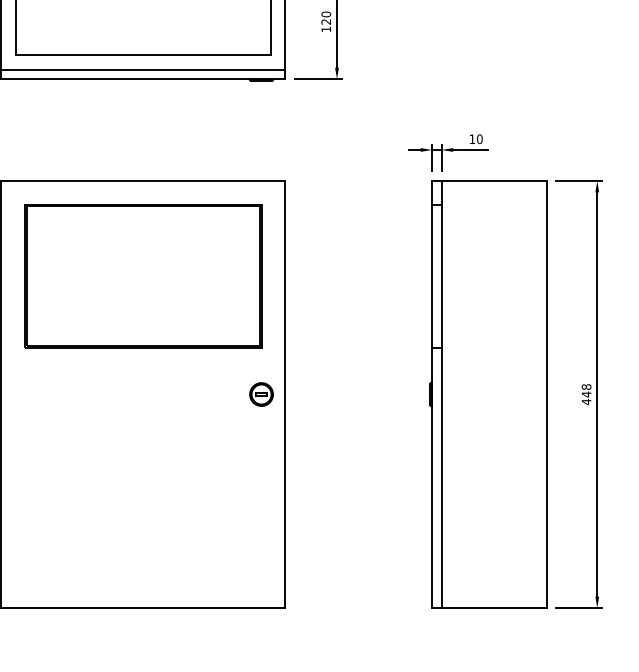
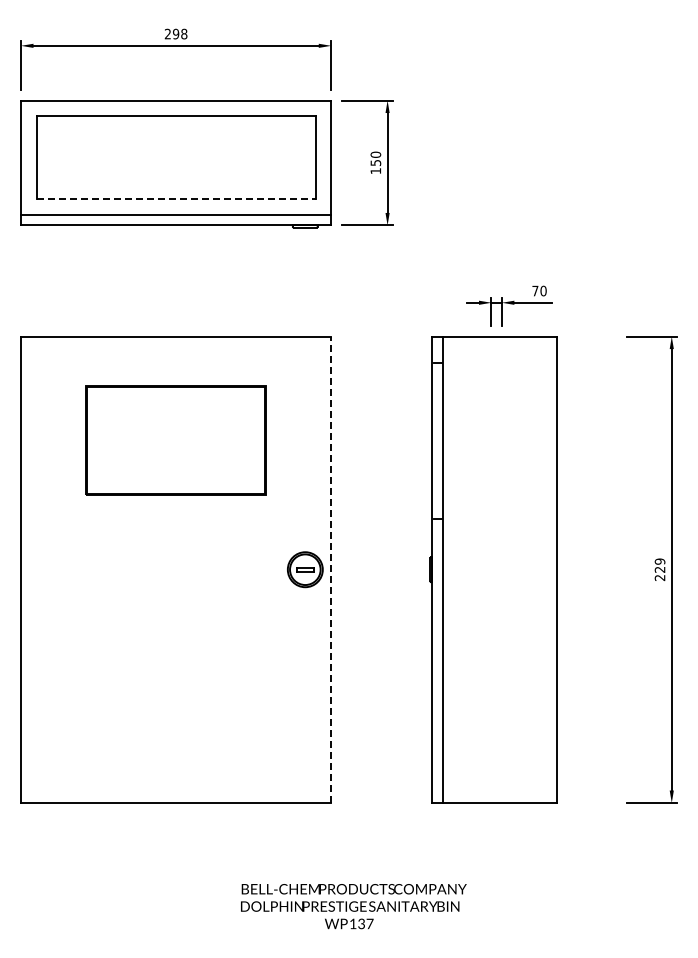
text: (325, 21) -> (375, 162), 120 -> 150
line: (143, 55) -> (176, 199), solid -> dashed
text: (472, 138) -> (535, 290), 10 -> 70
part: (142, 276) -> (175, 440), size x0.7
part: (260, 394) -> (304, 569), size x1.4
line: (285, 394) -> (331, 569), solid -> dashed
part: (488, 394) -> (493, 569), moved
text: (586, 394) -> (659, 569), 448 -> 229

